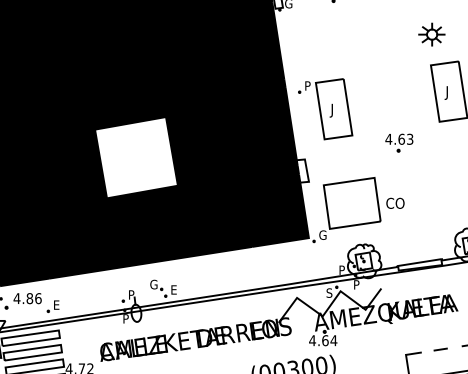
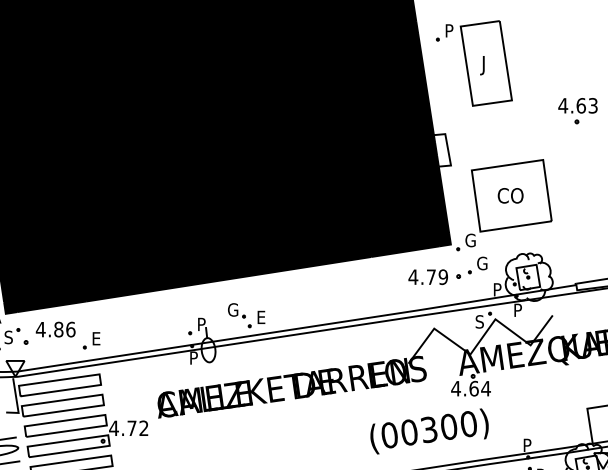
fill: (136, 157) -> (208, 131), added
text: (395, 202) -> (510, 194), moved
part: (306, 256) -> (447, 270), added

